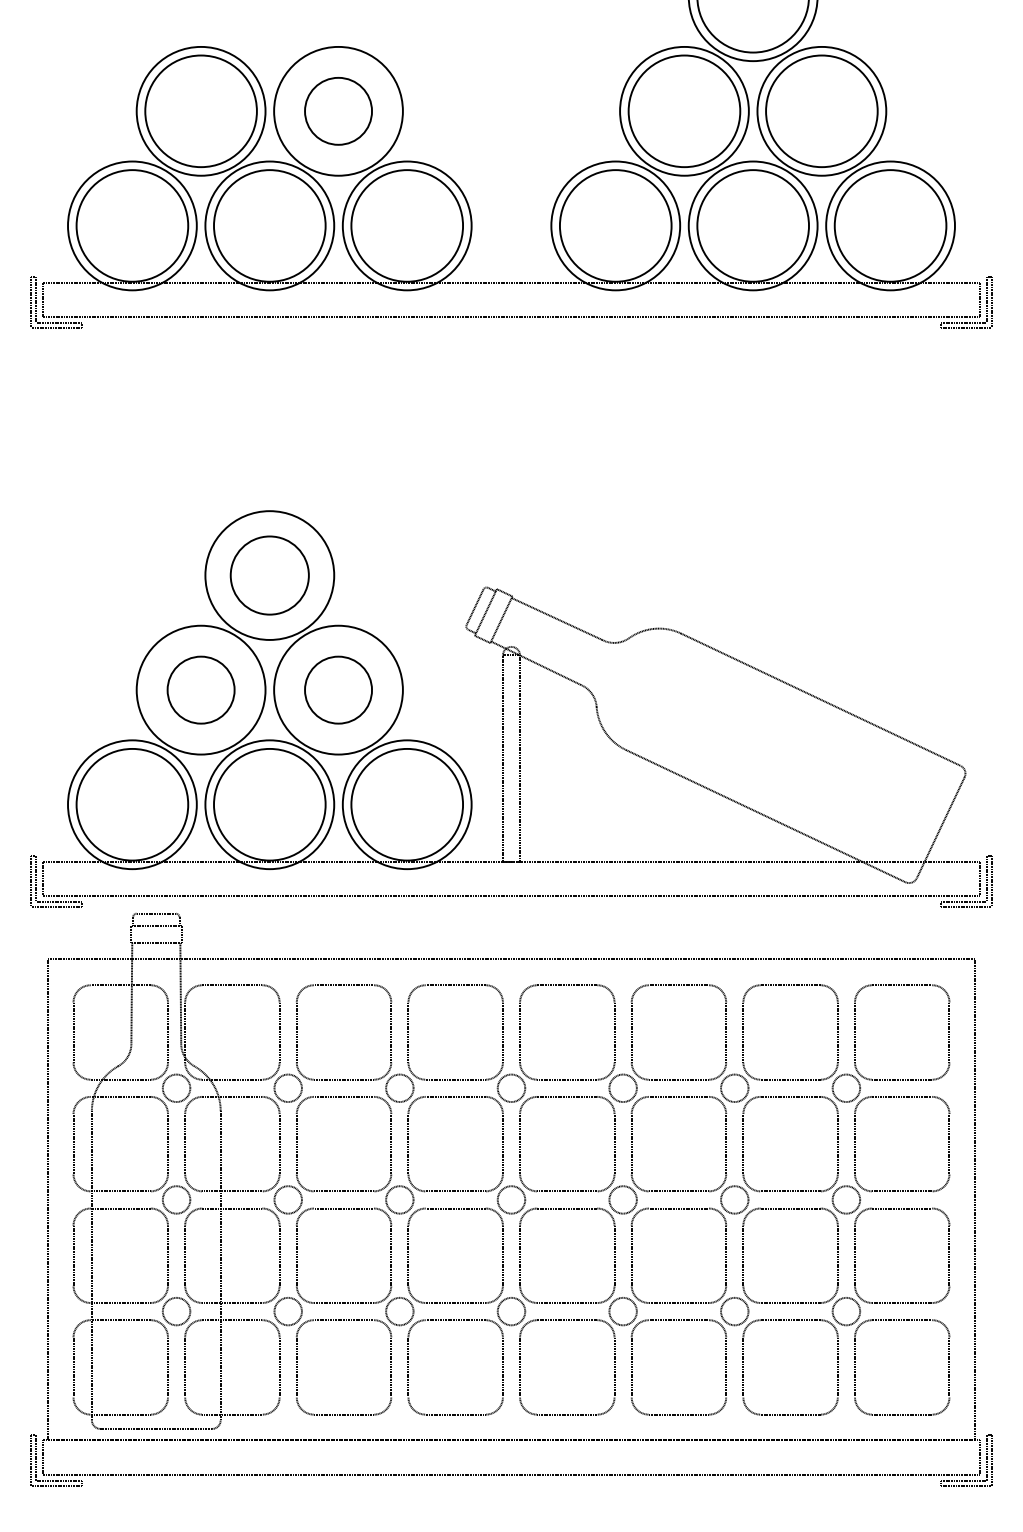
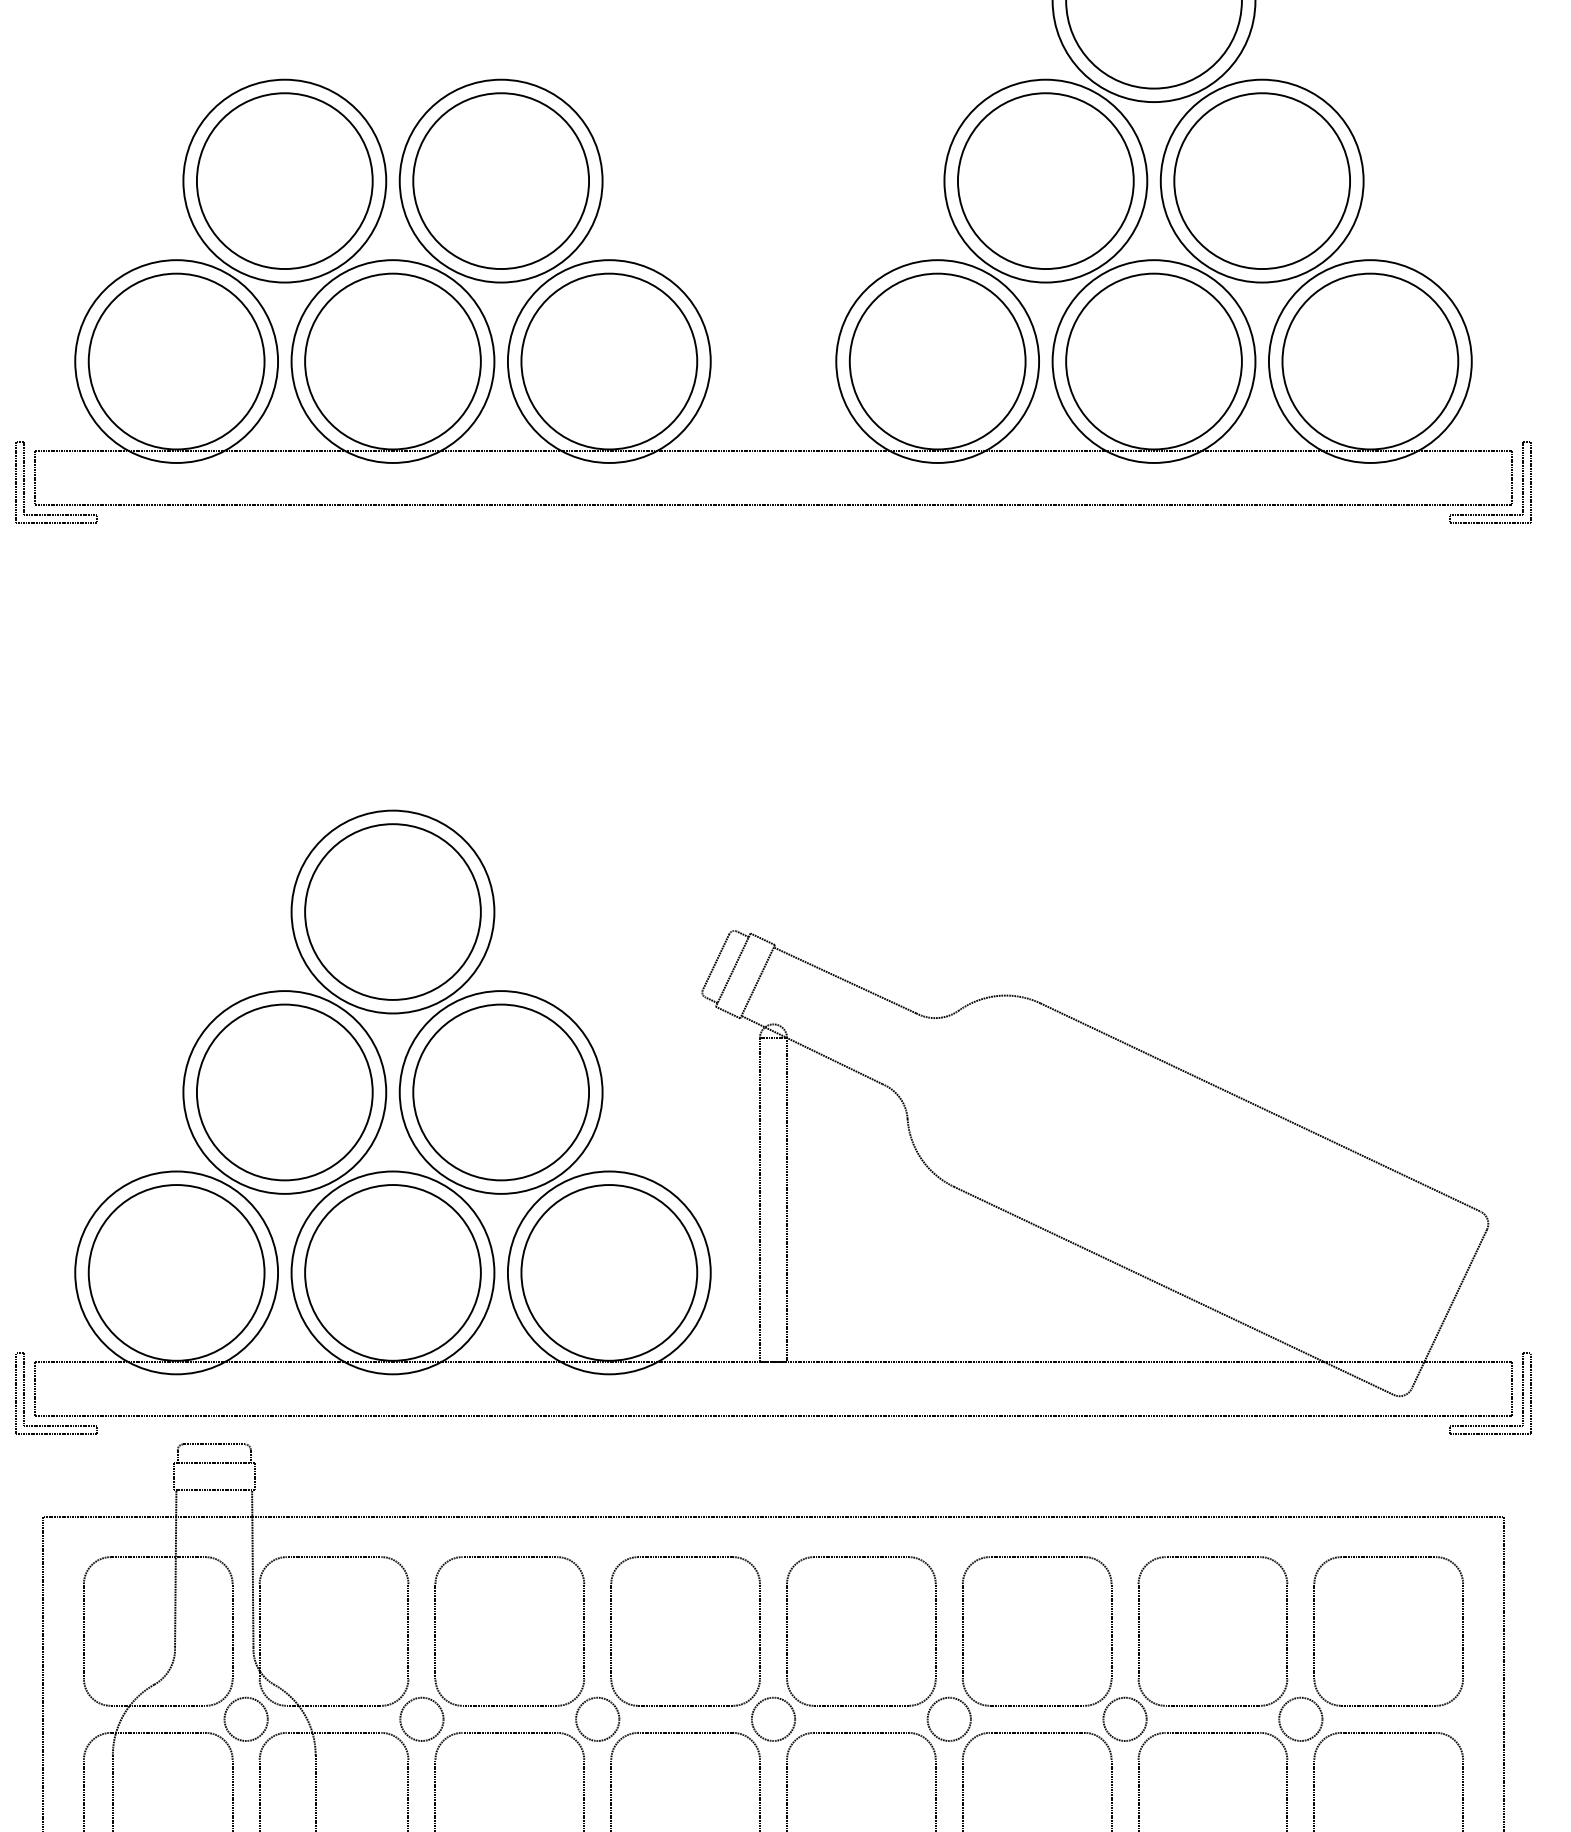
circle: (338, 111) -> (501, 181), size x1.67
circle: (269, 575) -> (392, 911), size x1.43
circle: (200, 689) -> (283, 1091), size x1.67
circle: (338, 689) -> (501, 1091), size x1.67

